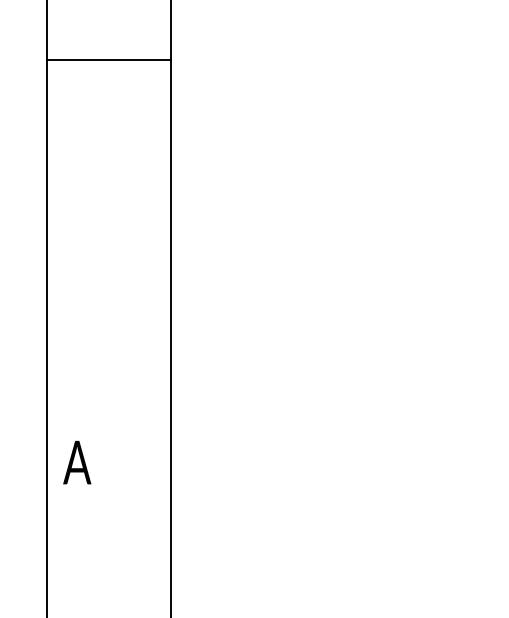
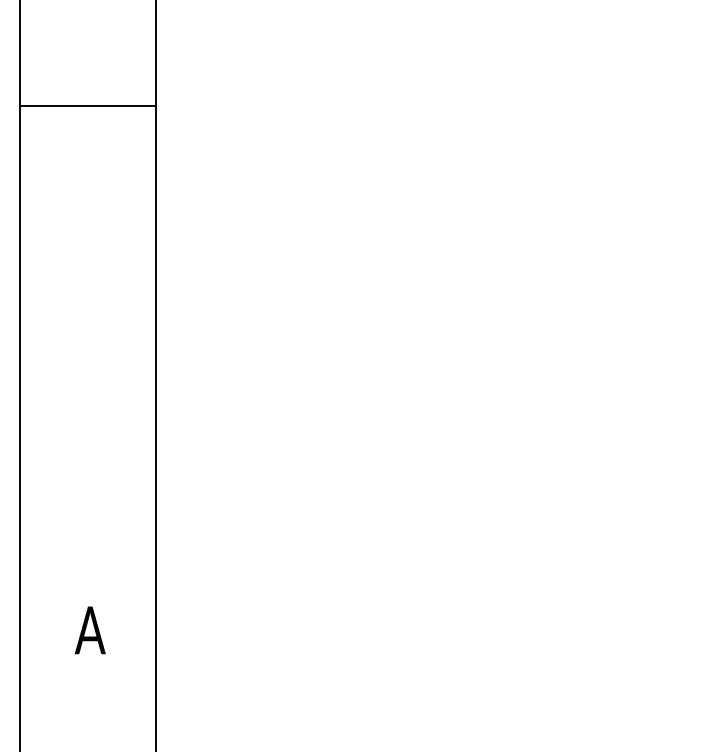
line: (108, 60) -> (87, 106), moved
text: (77, 462) -> (90, 630), moved

